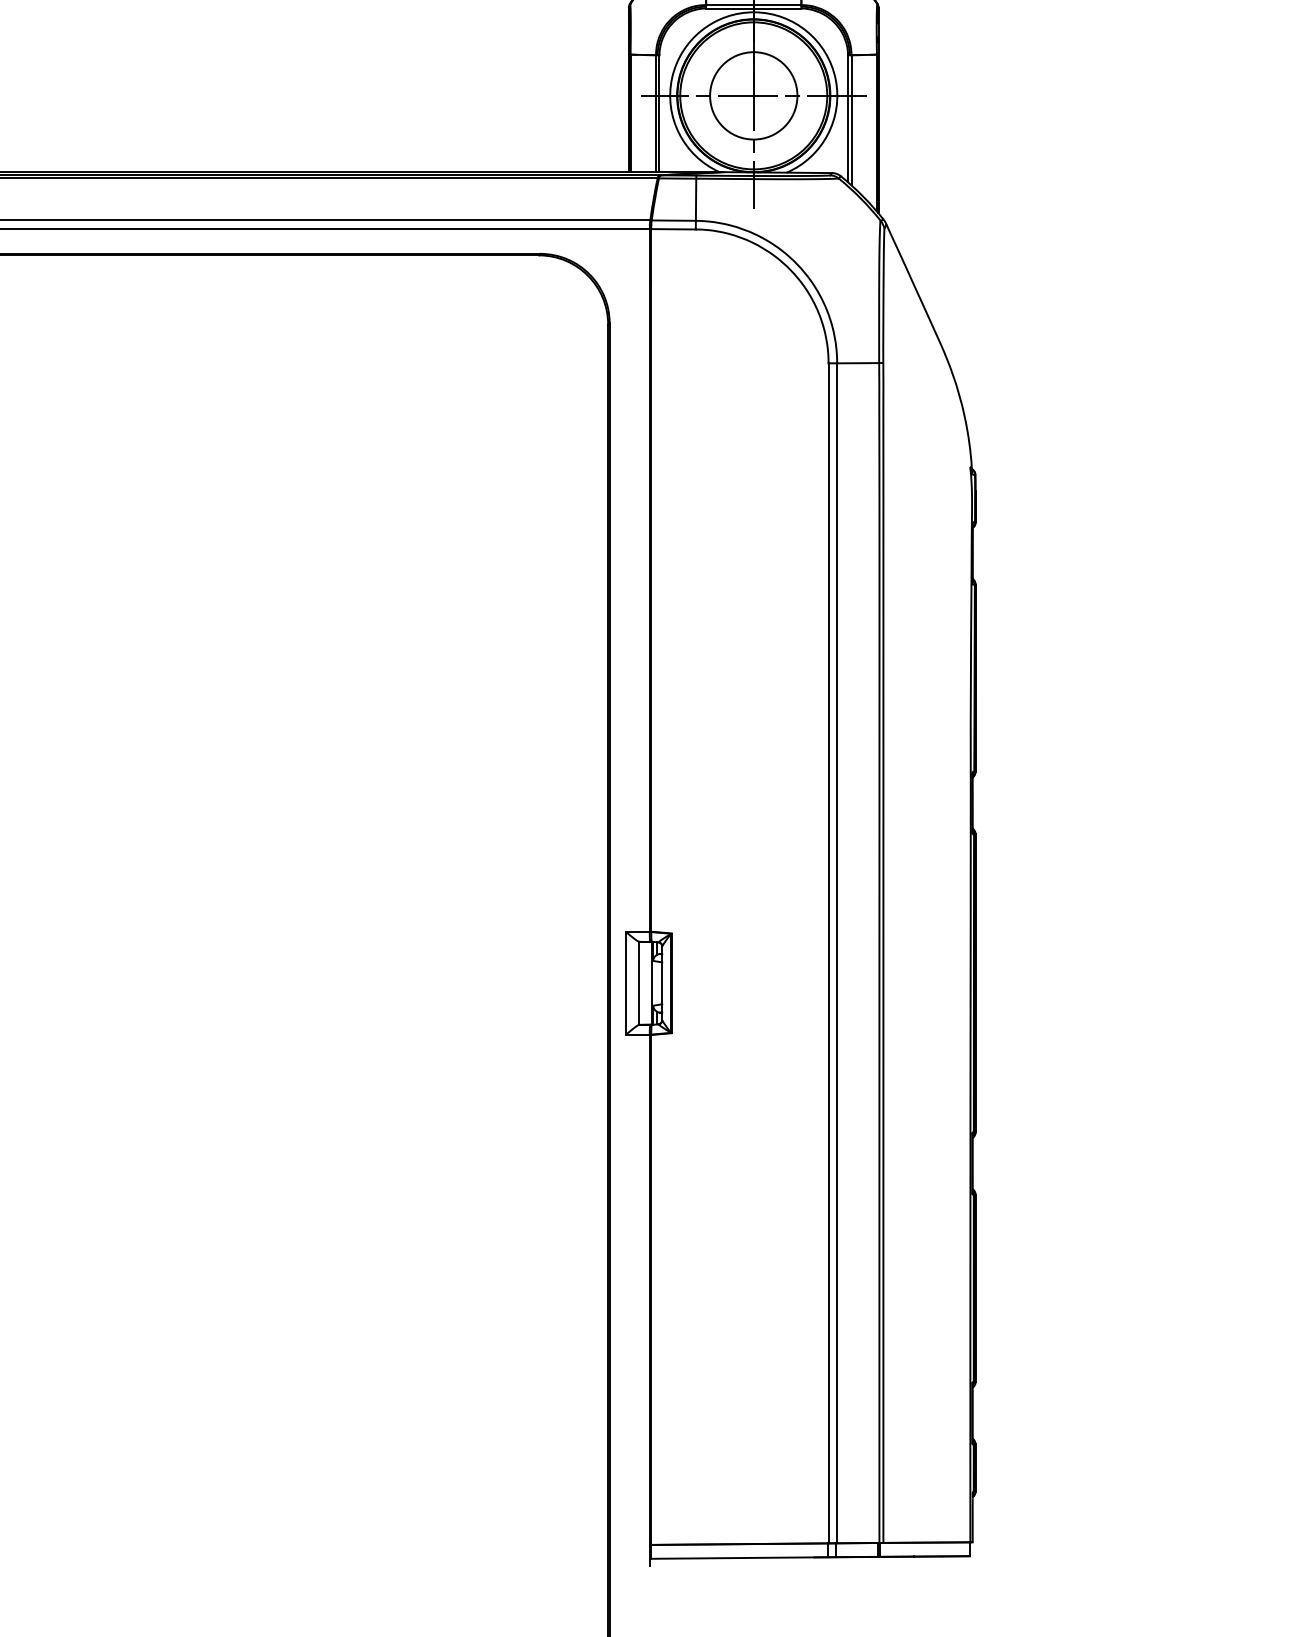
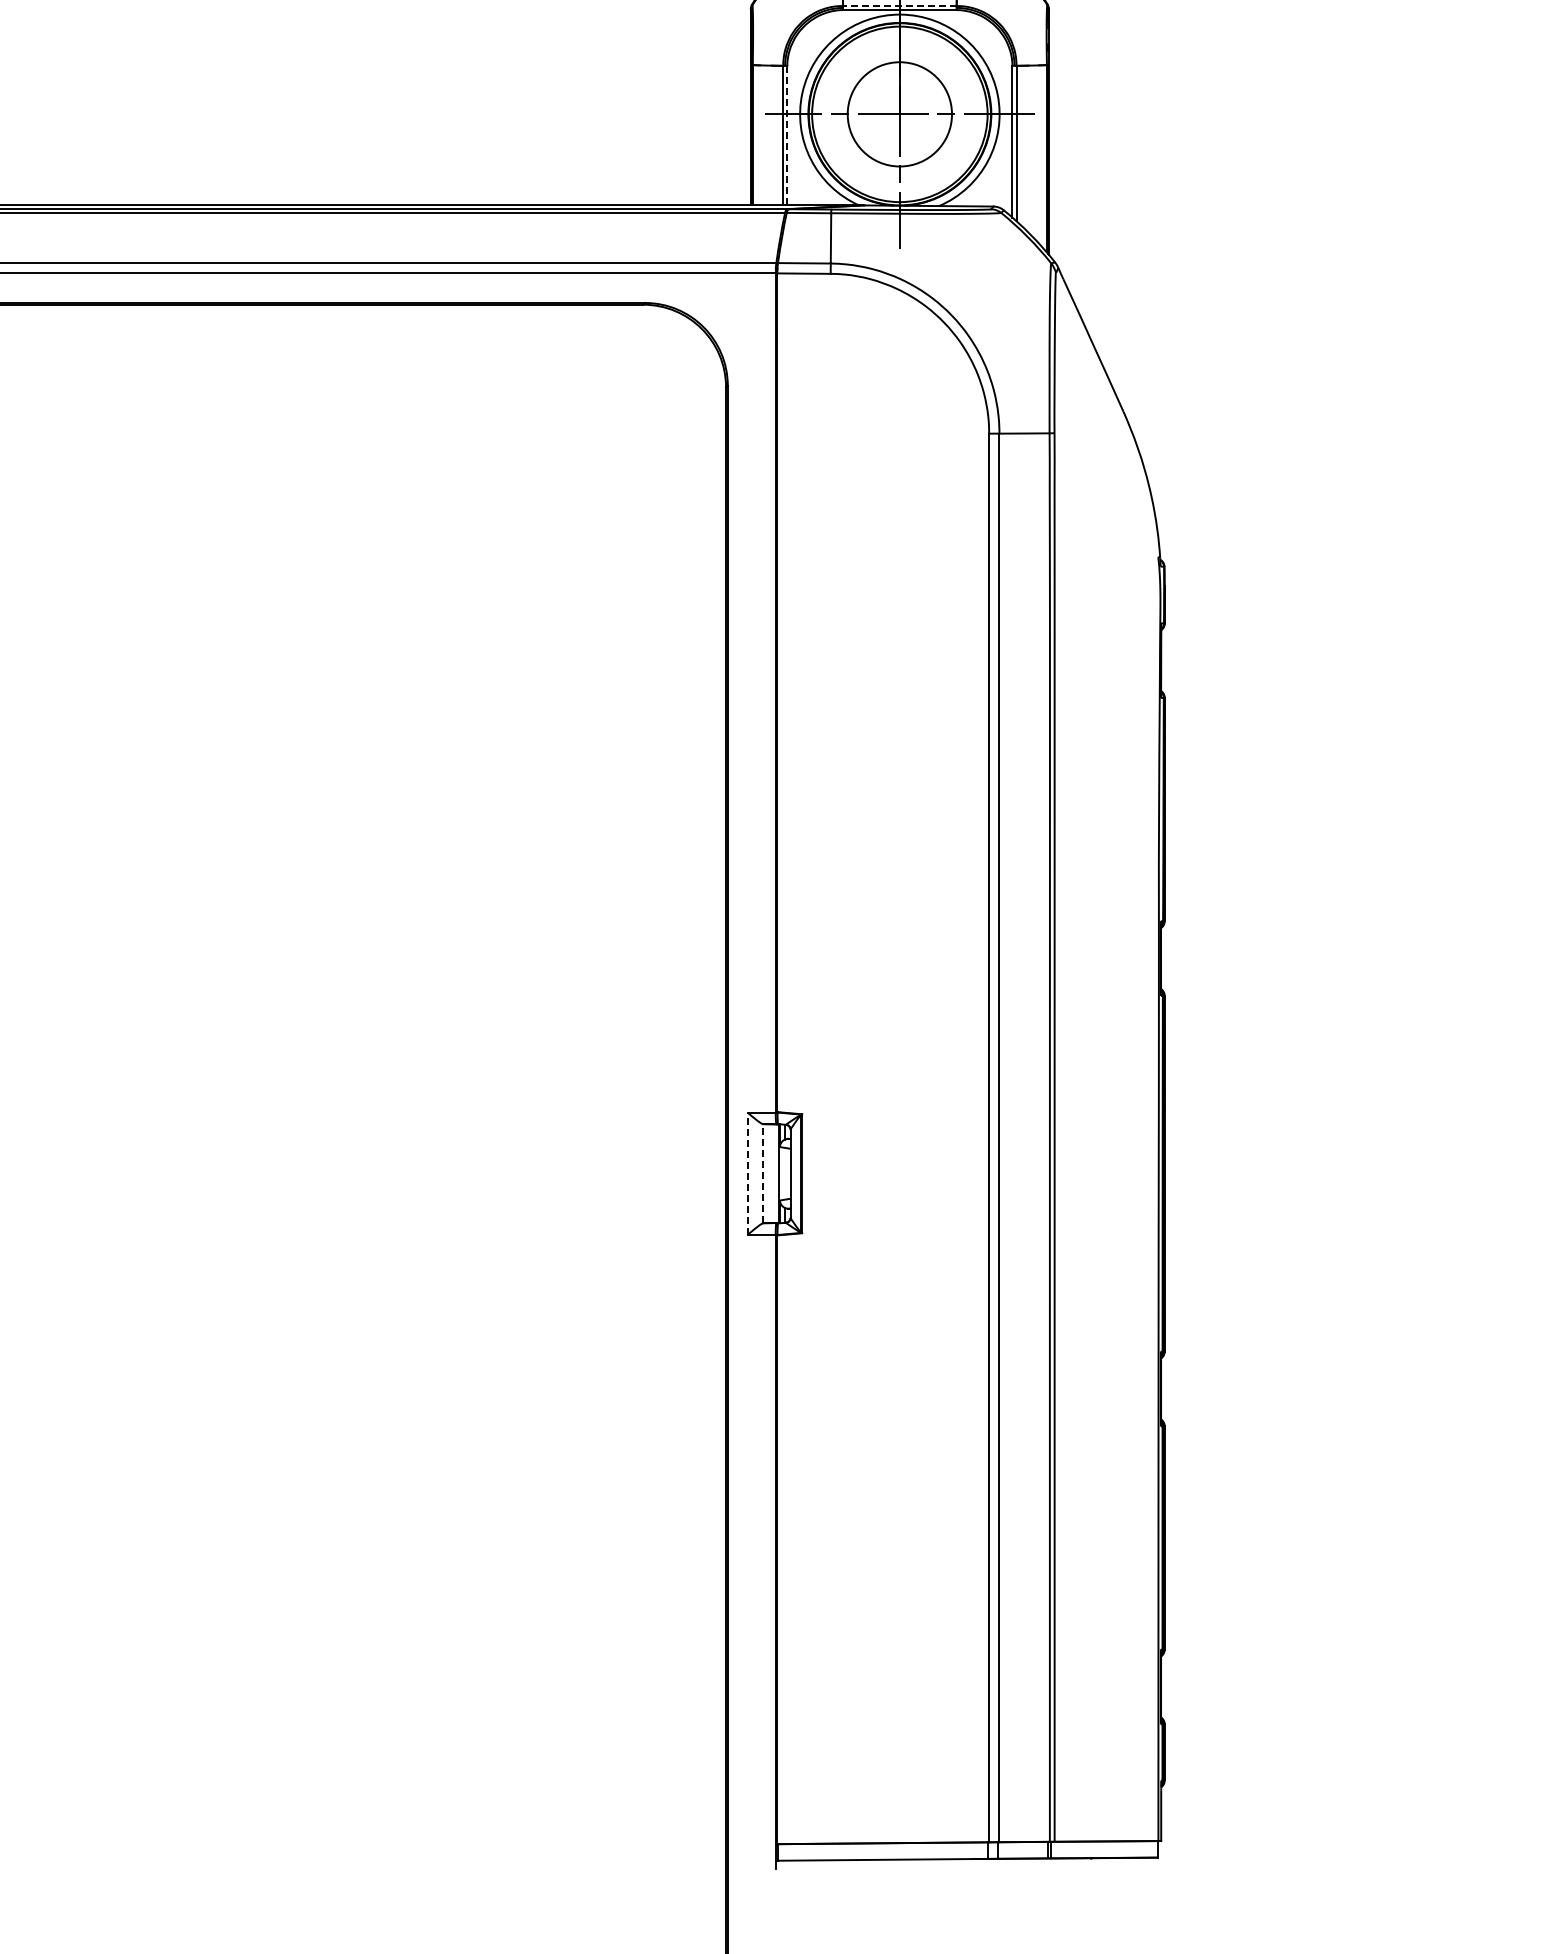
line: (753, 4) -> (899, 5), solid -> dashed
line: (659, 113) -> (787, 135), solid -> dashed
line: (626, 983) -> (747, 1173), solid -> dashed
line: (639, 983) -> (763, 1173), solid -> dashed

